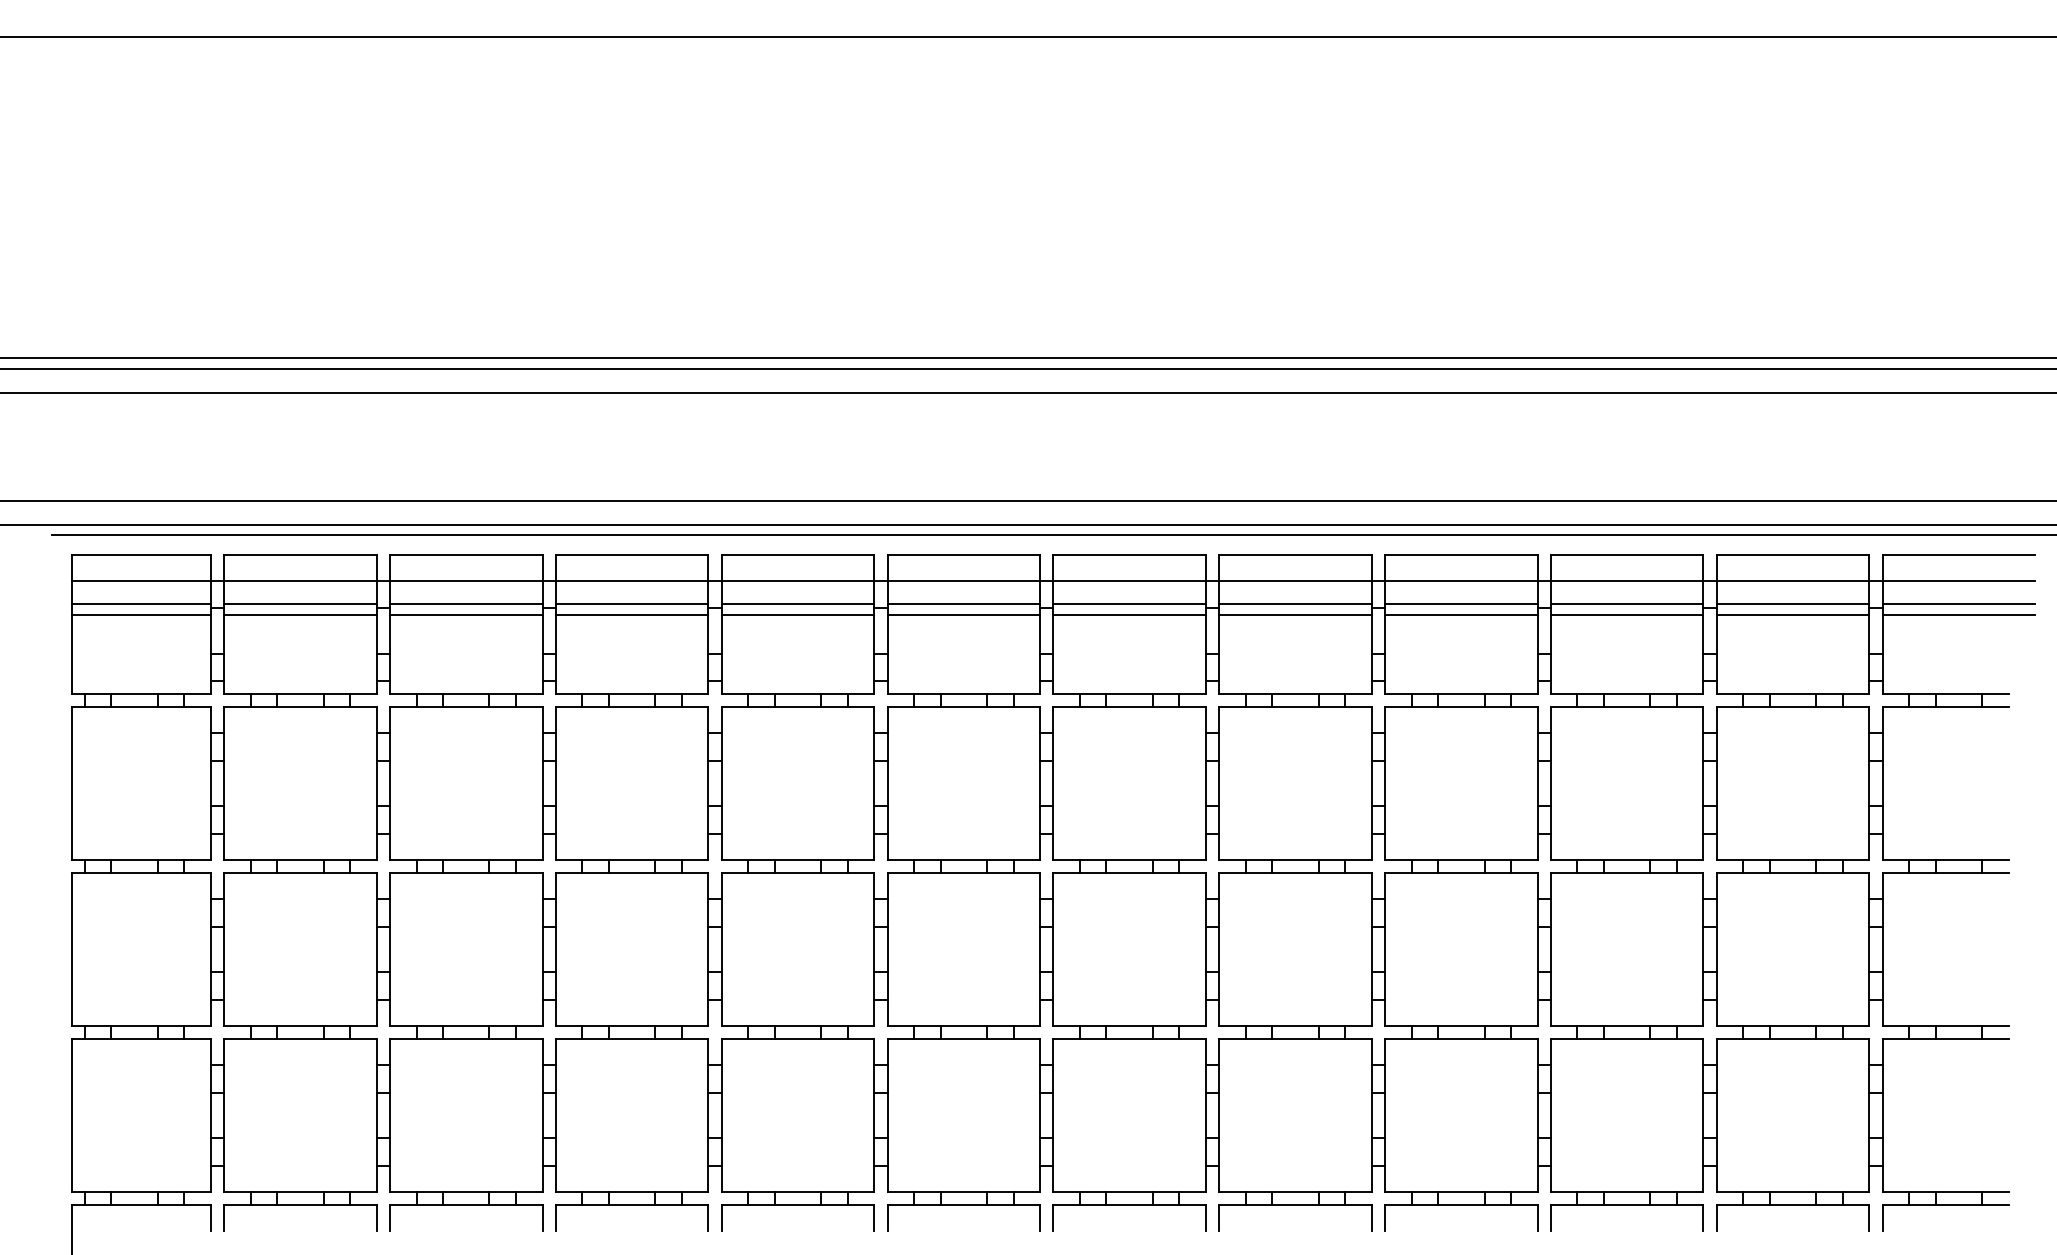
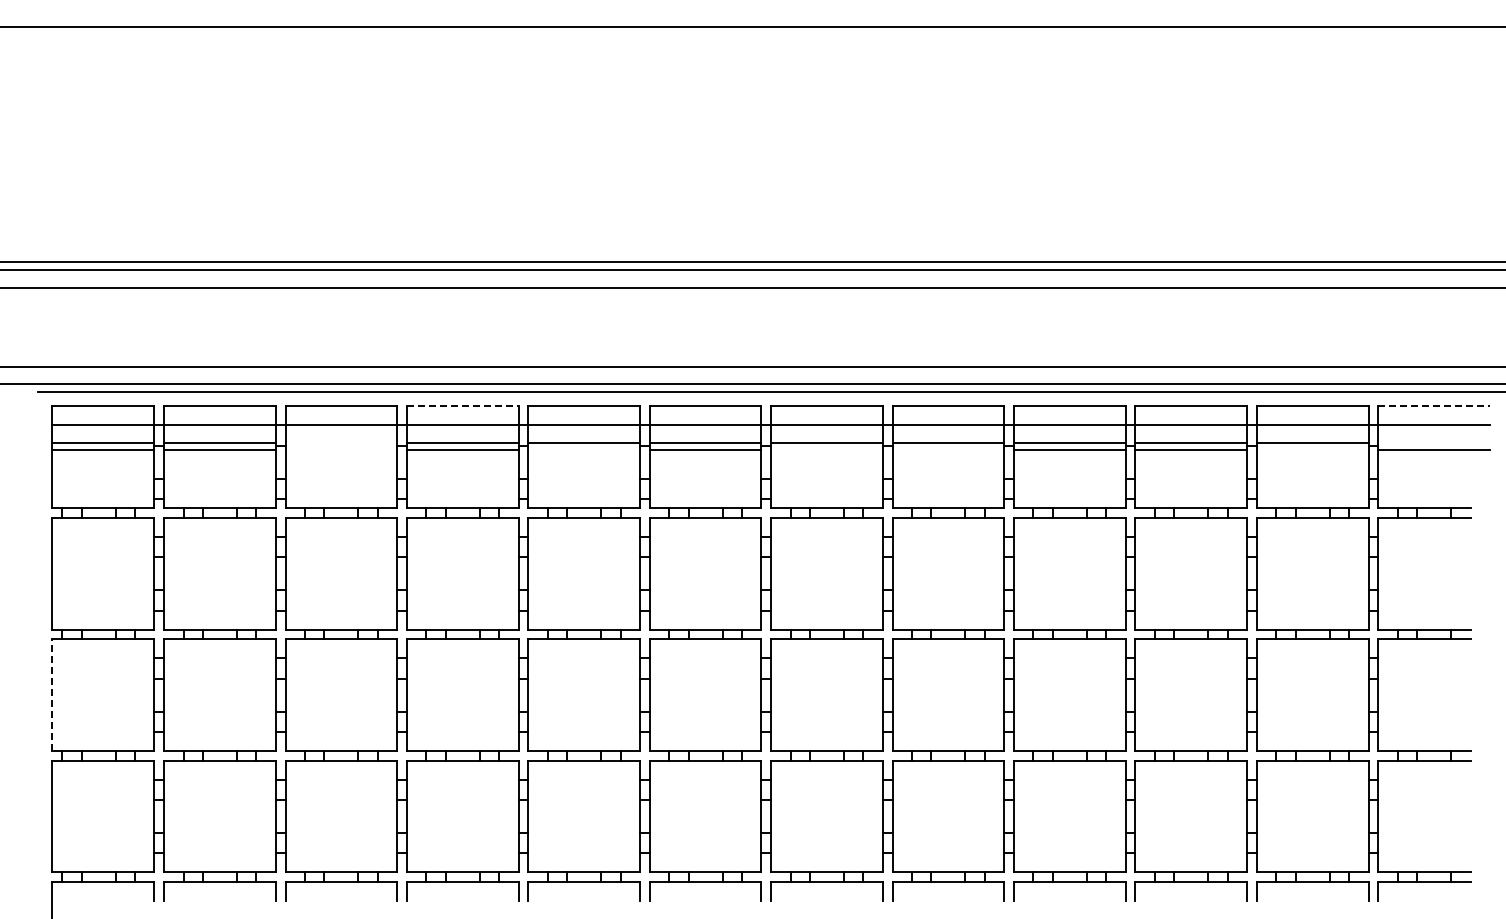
line: (631, 555) -> (462, 406), solid -> dashed
line: (1959, 555) -> (1434, 406), solid -> dashed
line: (466, 604) -> (341, 442), removed
line: (1958, 604) -> (1433, 442), removed
line: (466, 615) -> (341, 450), removed
line: (798, 615) -> (584, 450), removed
line: (1128, 615) -> (826, 450), removed
line: (1295, 615) -> (948, 450), removed
line: (1792, 615) -> (1312, 450), removed
line: (71, 949) -> (52, 695), solid -> dashed

